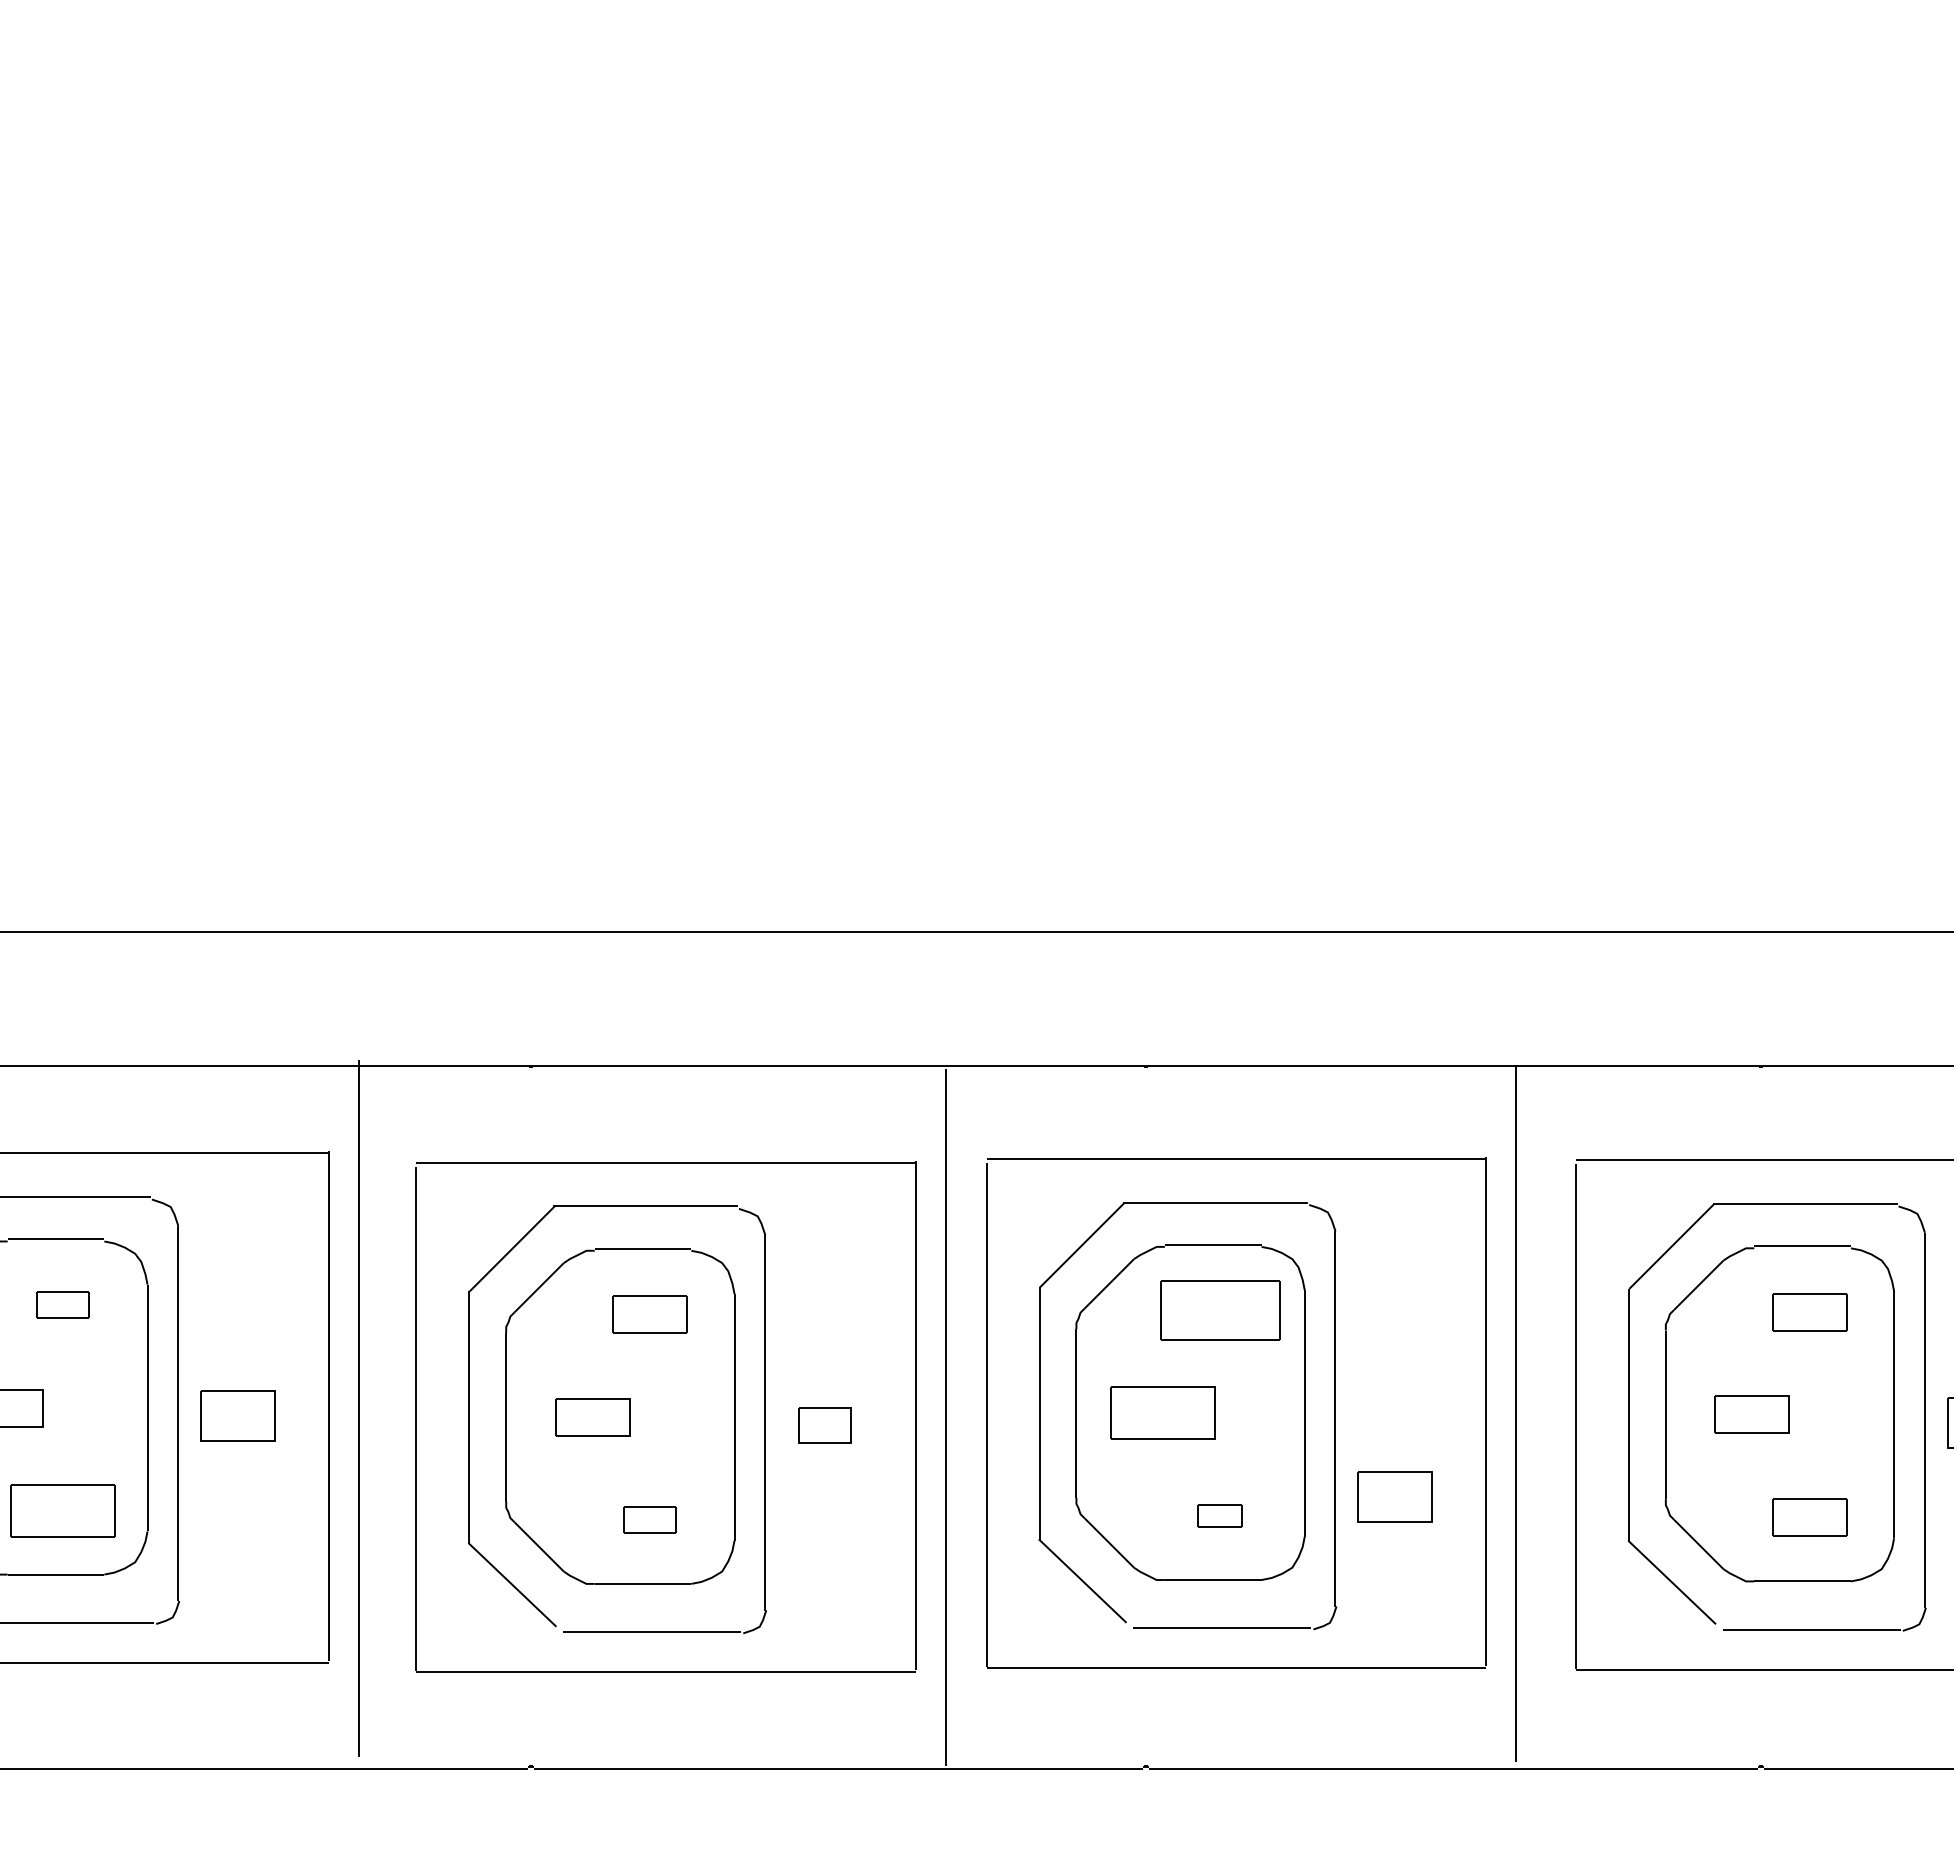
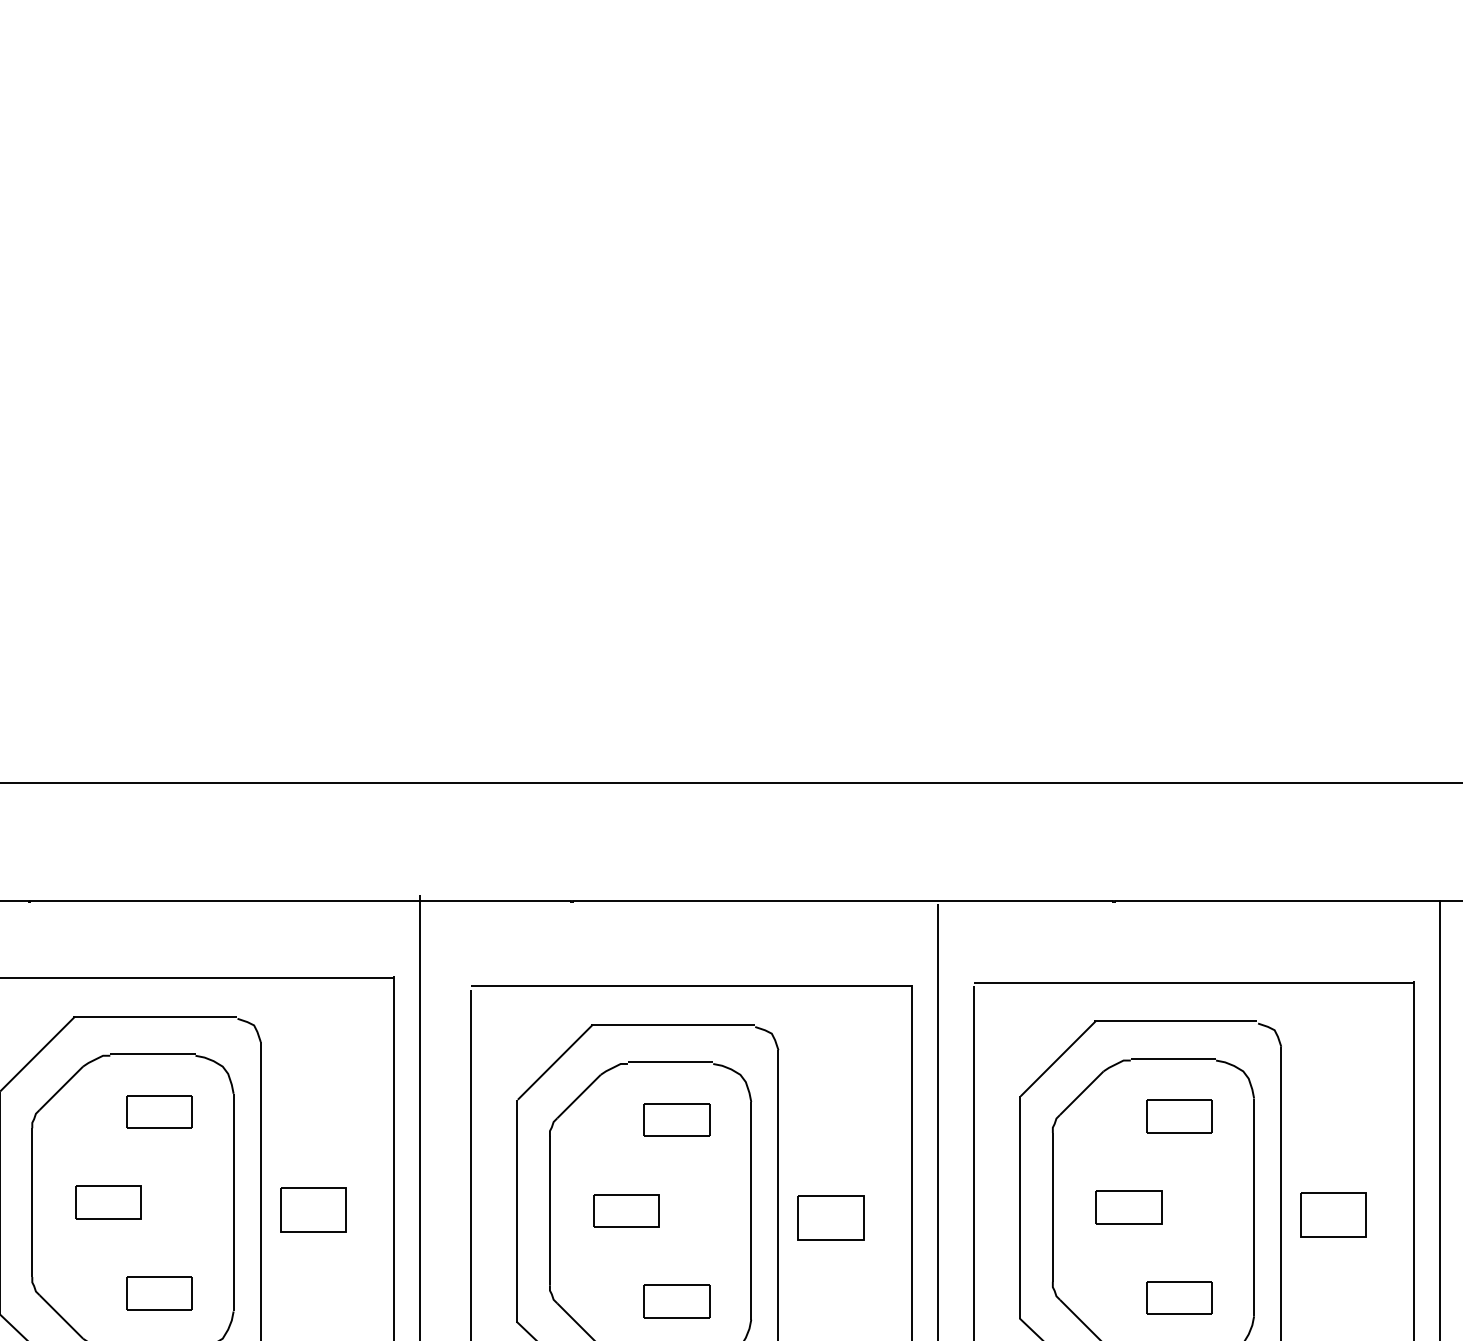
part: (62, 1305) -> (158, 1112), size x1.43
part: (1219, 1310) -> (1179, 1116), size x0.62
part: (1162, 1413) -> (1128, 1207), size x0.71
part: (824, 1425) -> (830, 1218), size x1.43
part: (1394, 1496) -> (1333, 1214), moved
part: (62, 1510) -> (158, 1293), size x0.71
part: (1219, 1516) -> (1179, 1298), size x1.67
part: (649, 1520) -> (676, 1301), size x1.43

